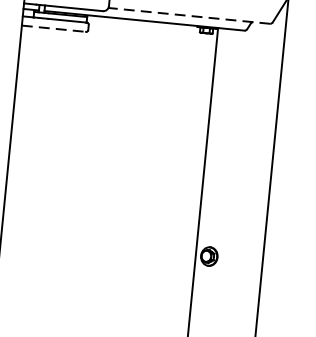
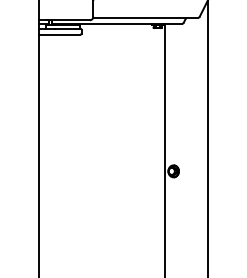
line: (189, 15) -> (145, 17), dashed -> solid
line: (54, 28) -> (59, 34), dashed -> solid

